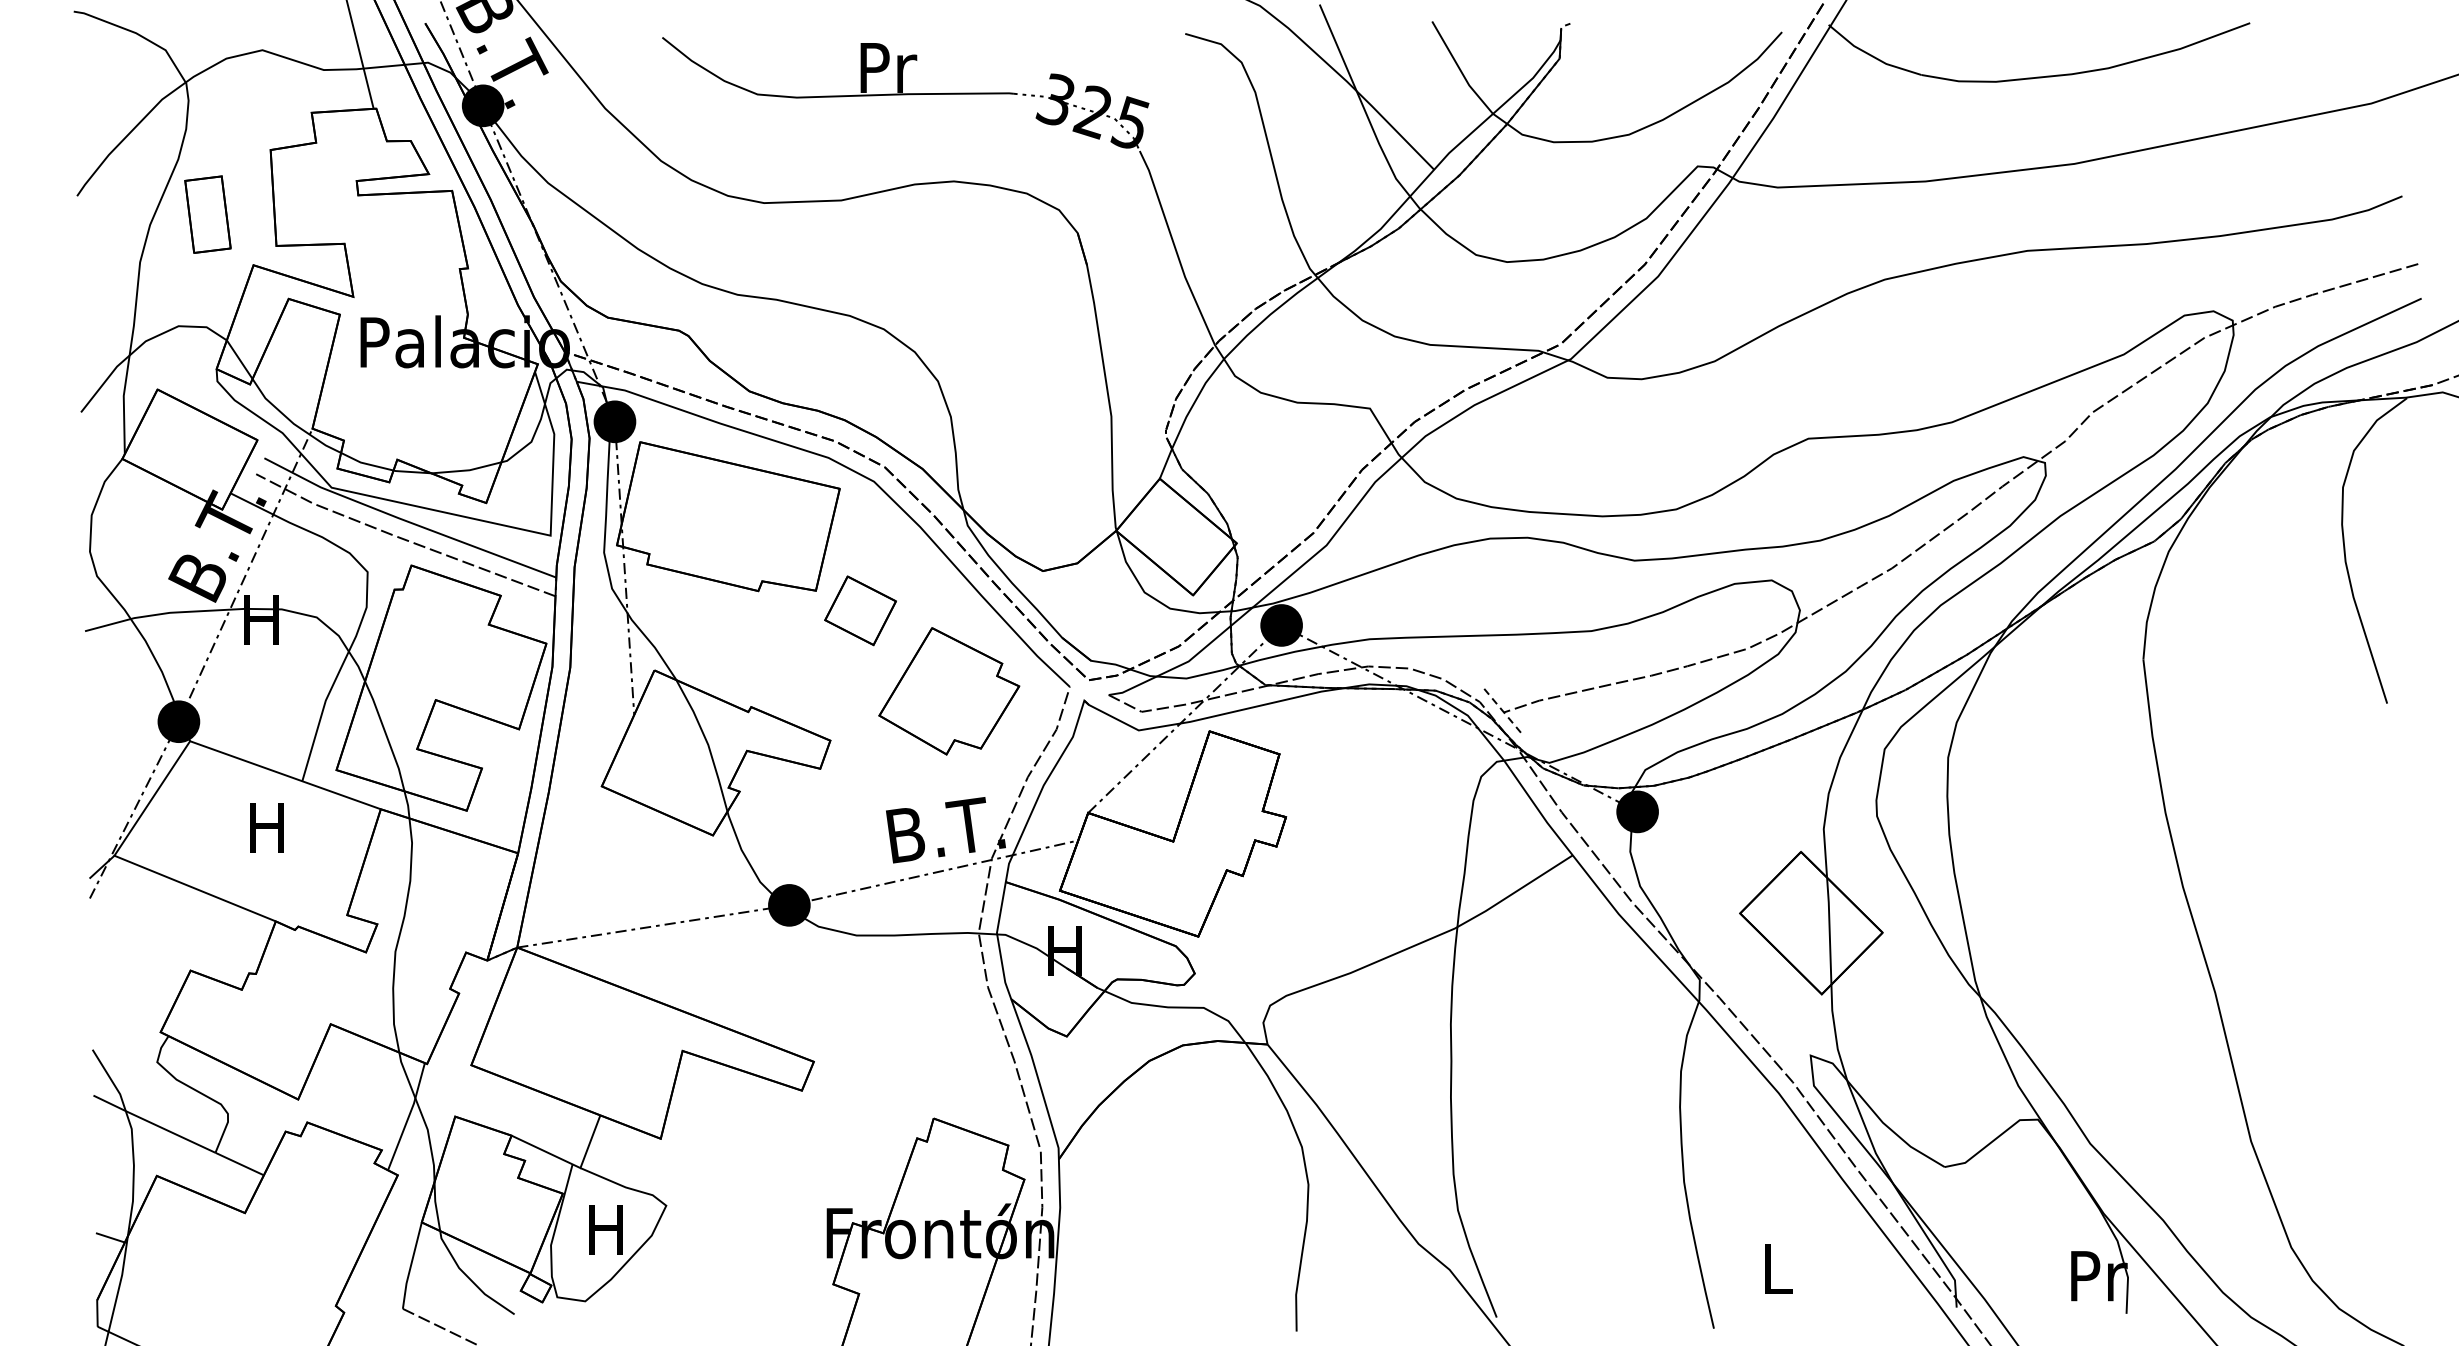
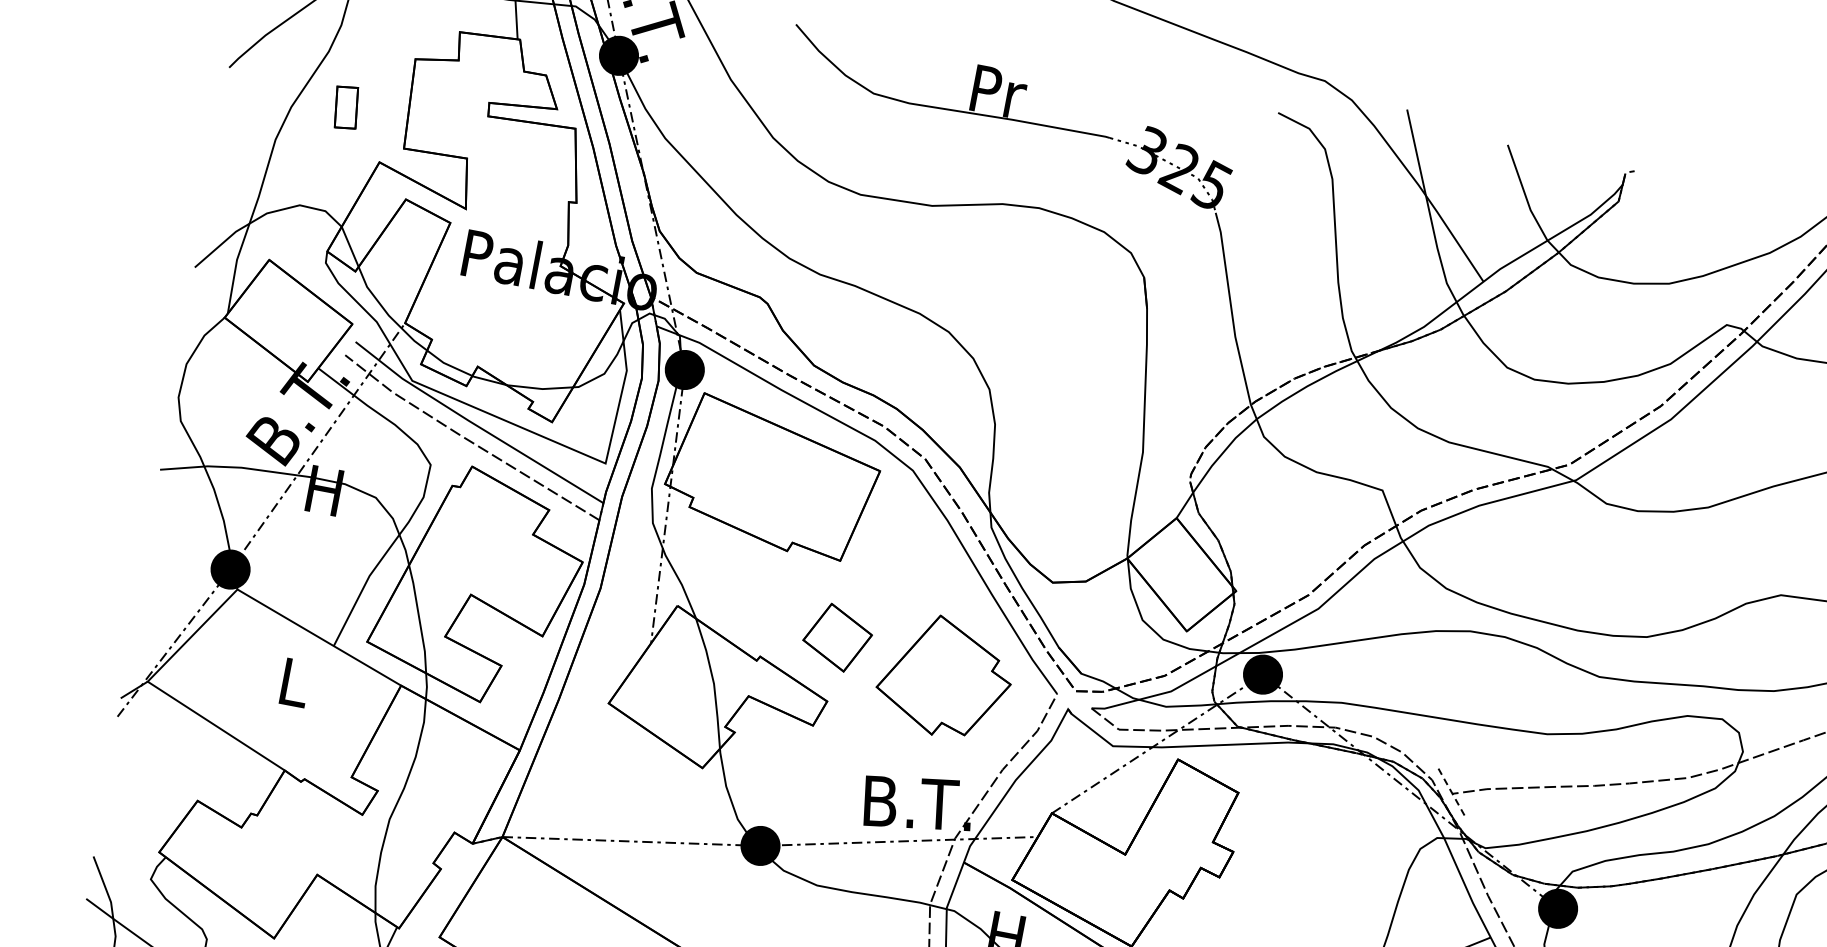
part: (207, 214) -> (346, 107), size x0.6
part: (860, 610) -> (837, 637), moved
text: (266, 827) -> (292, 682), H -> L

